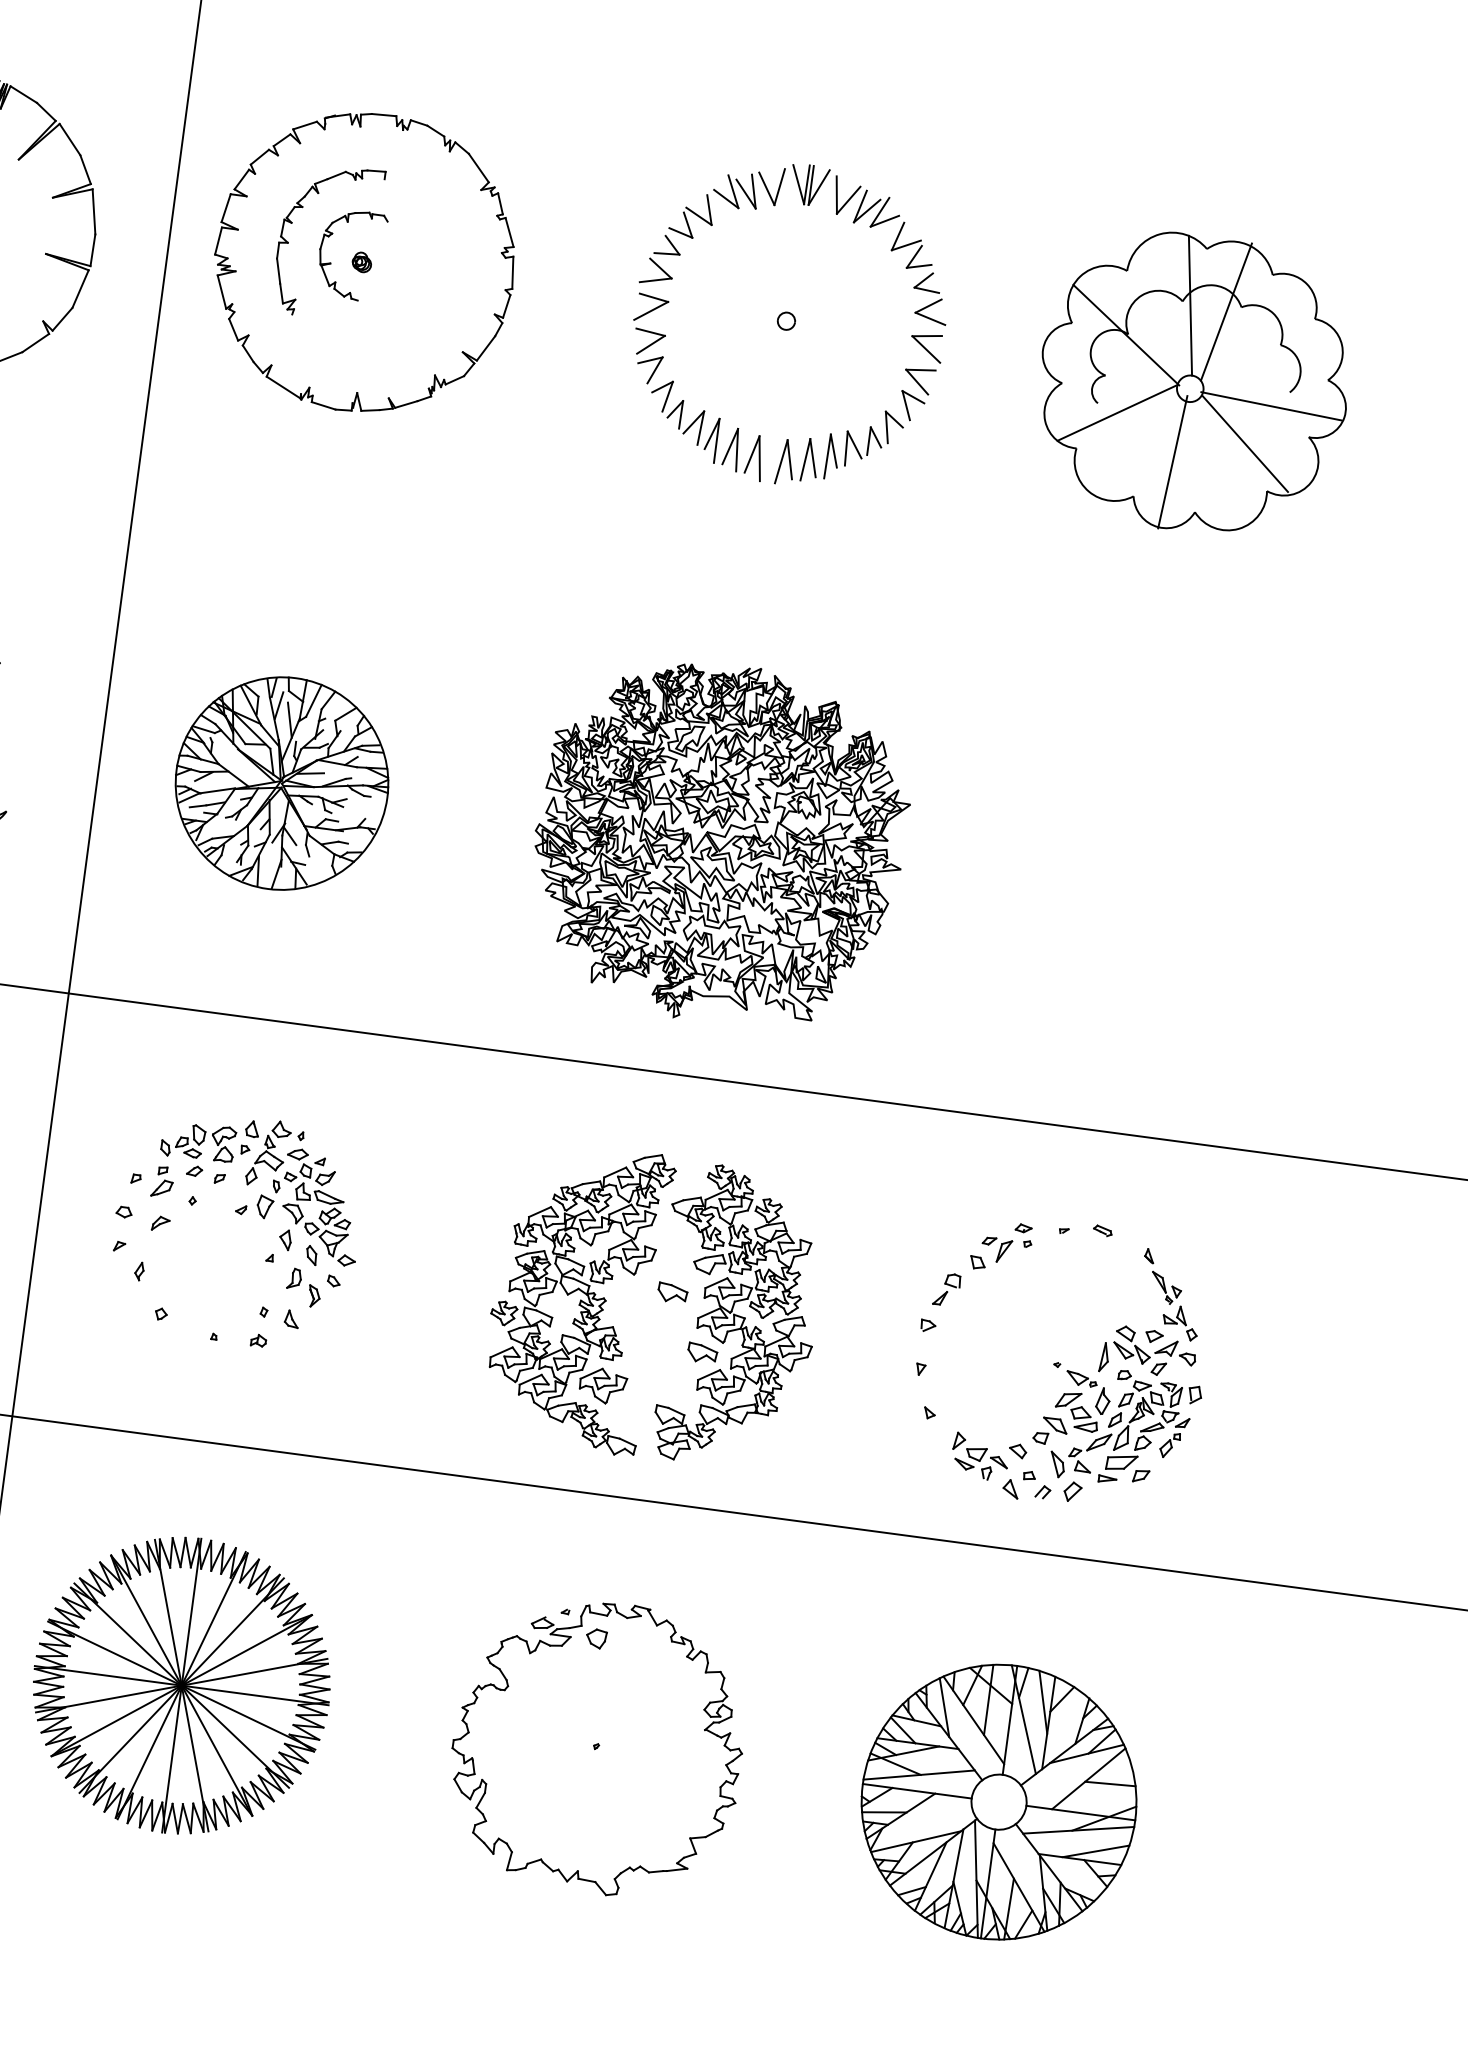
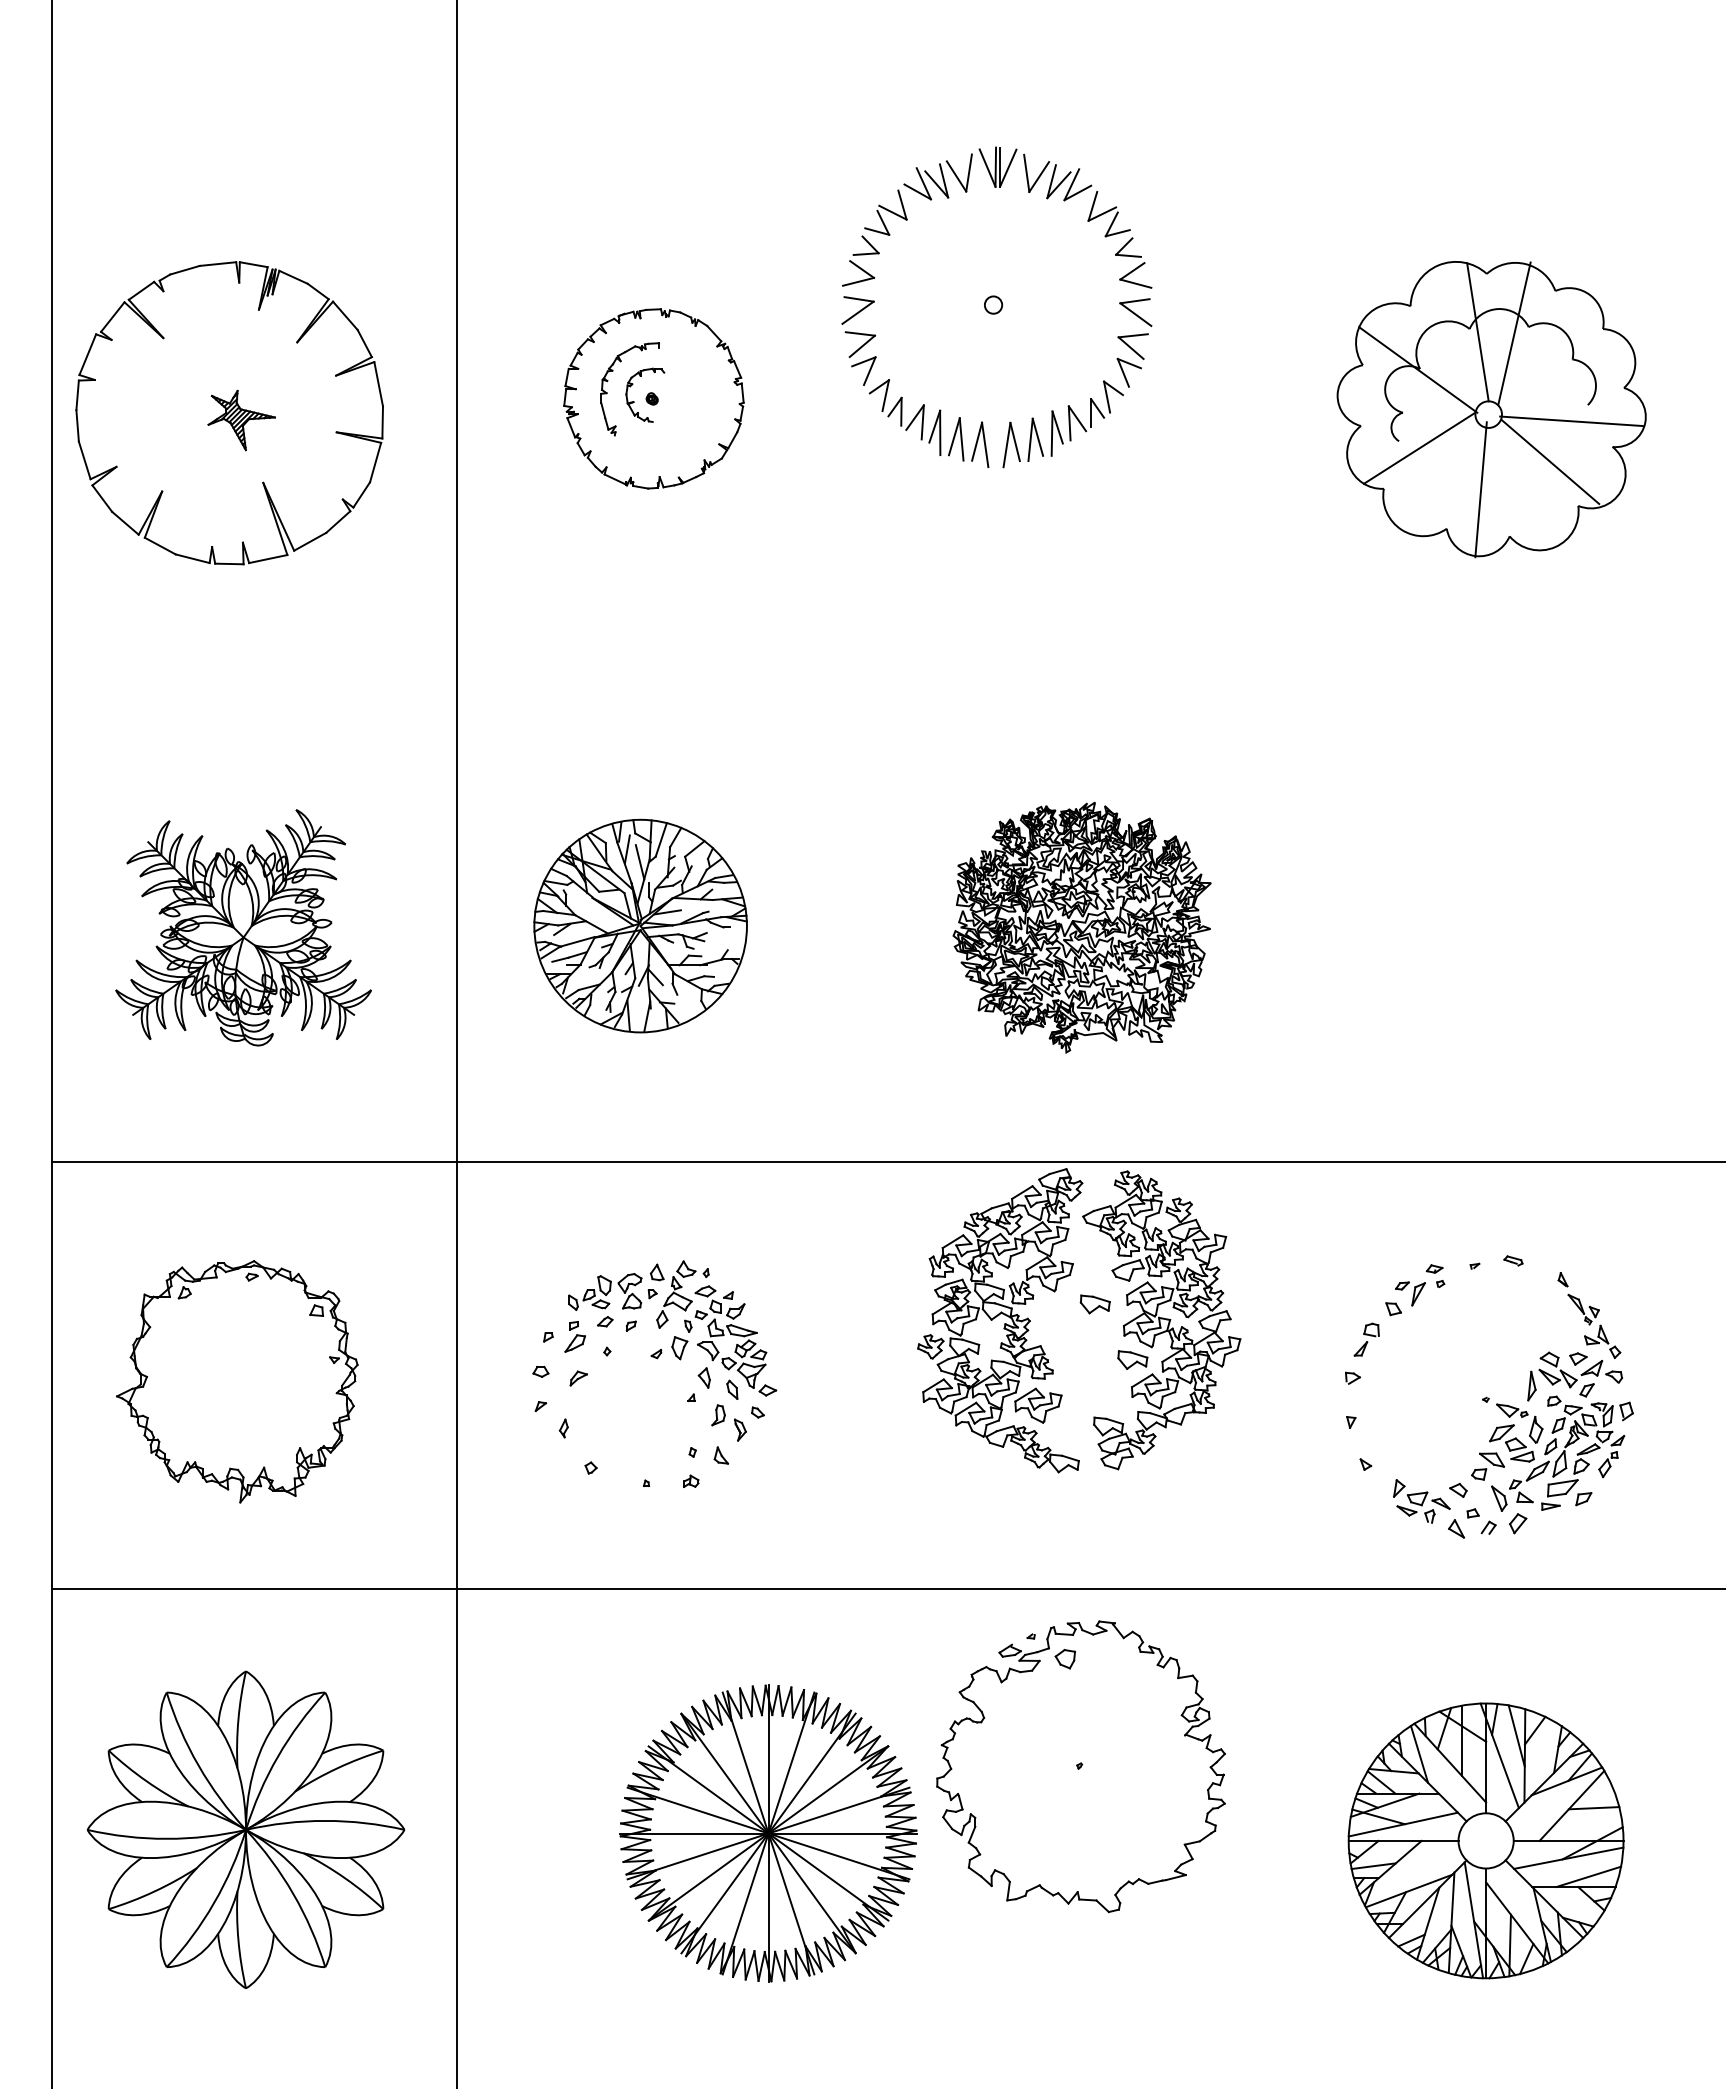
part: (364, 262) -> (653, 398), size x0.6
part: (789, 324) -> (996, 307), moved
part: (718, 843) -> (1081, 927), size x0.7
part: (663, 1300) -> (1087, 1312), moved
part: (181, 1685) -> (768, 1833), moved
part: (597, 1747) -> (1080, 1766), moved

